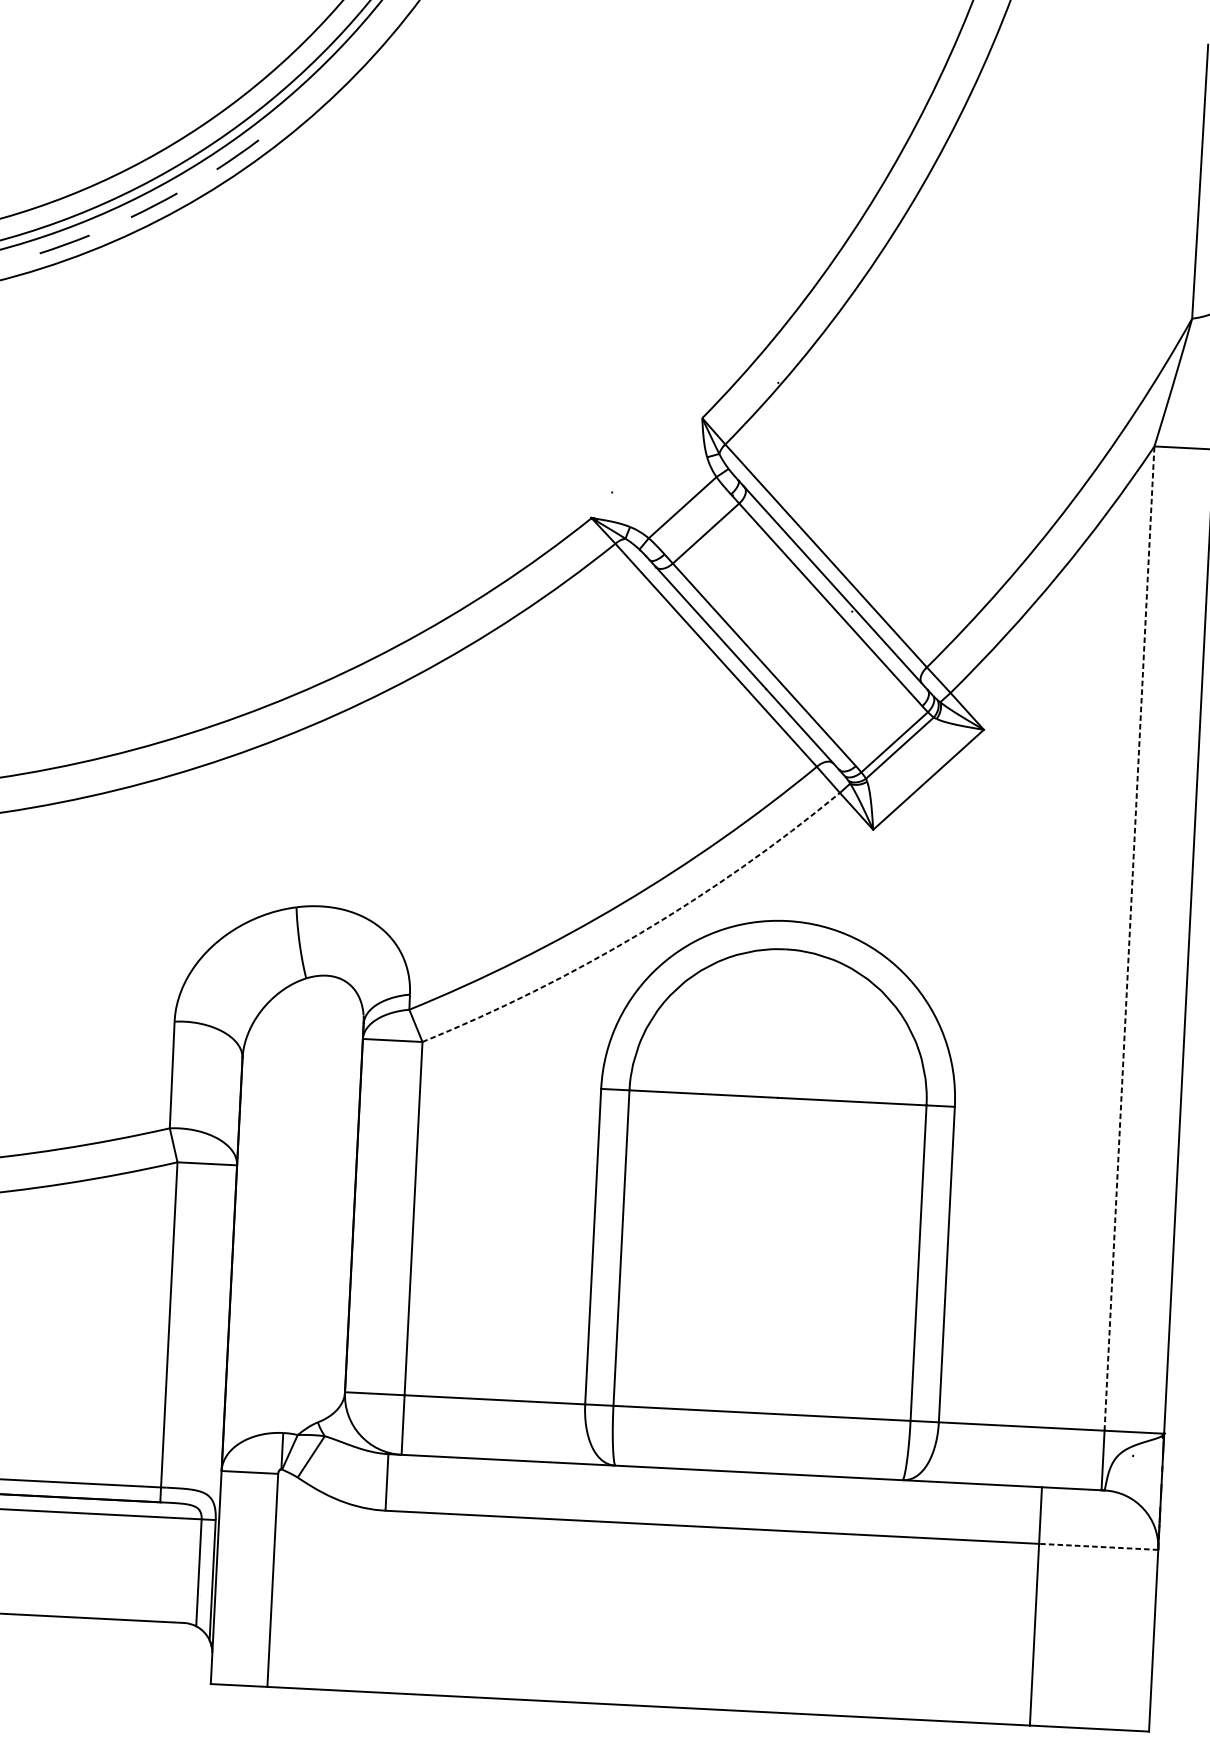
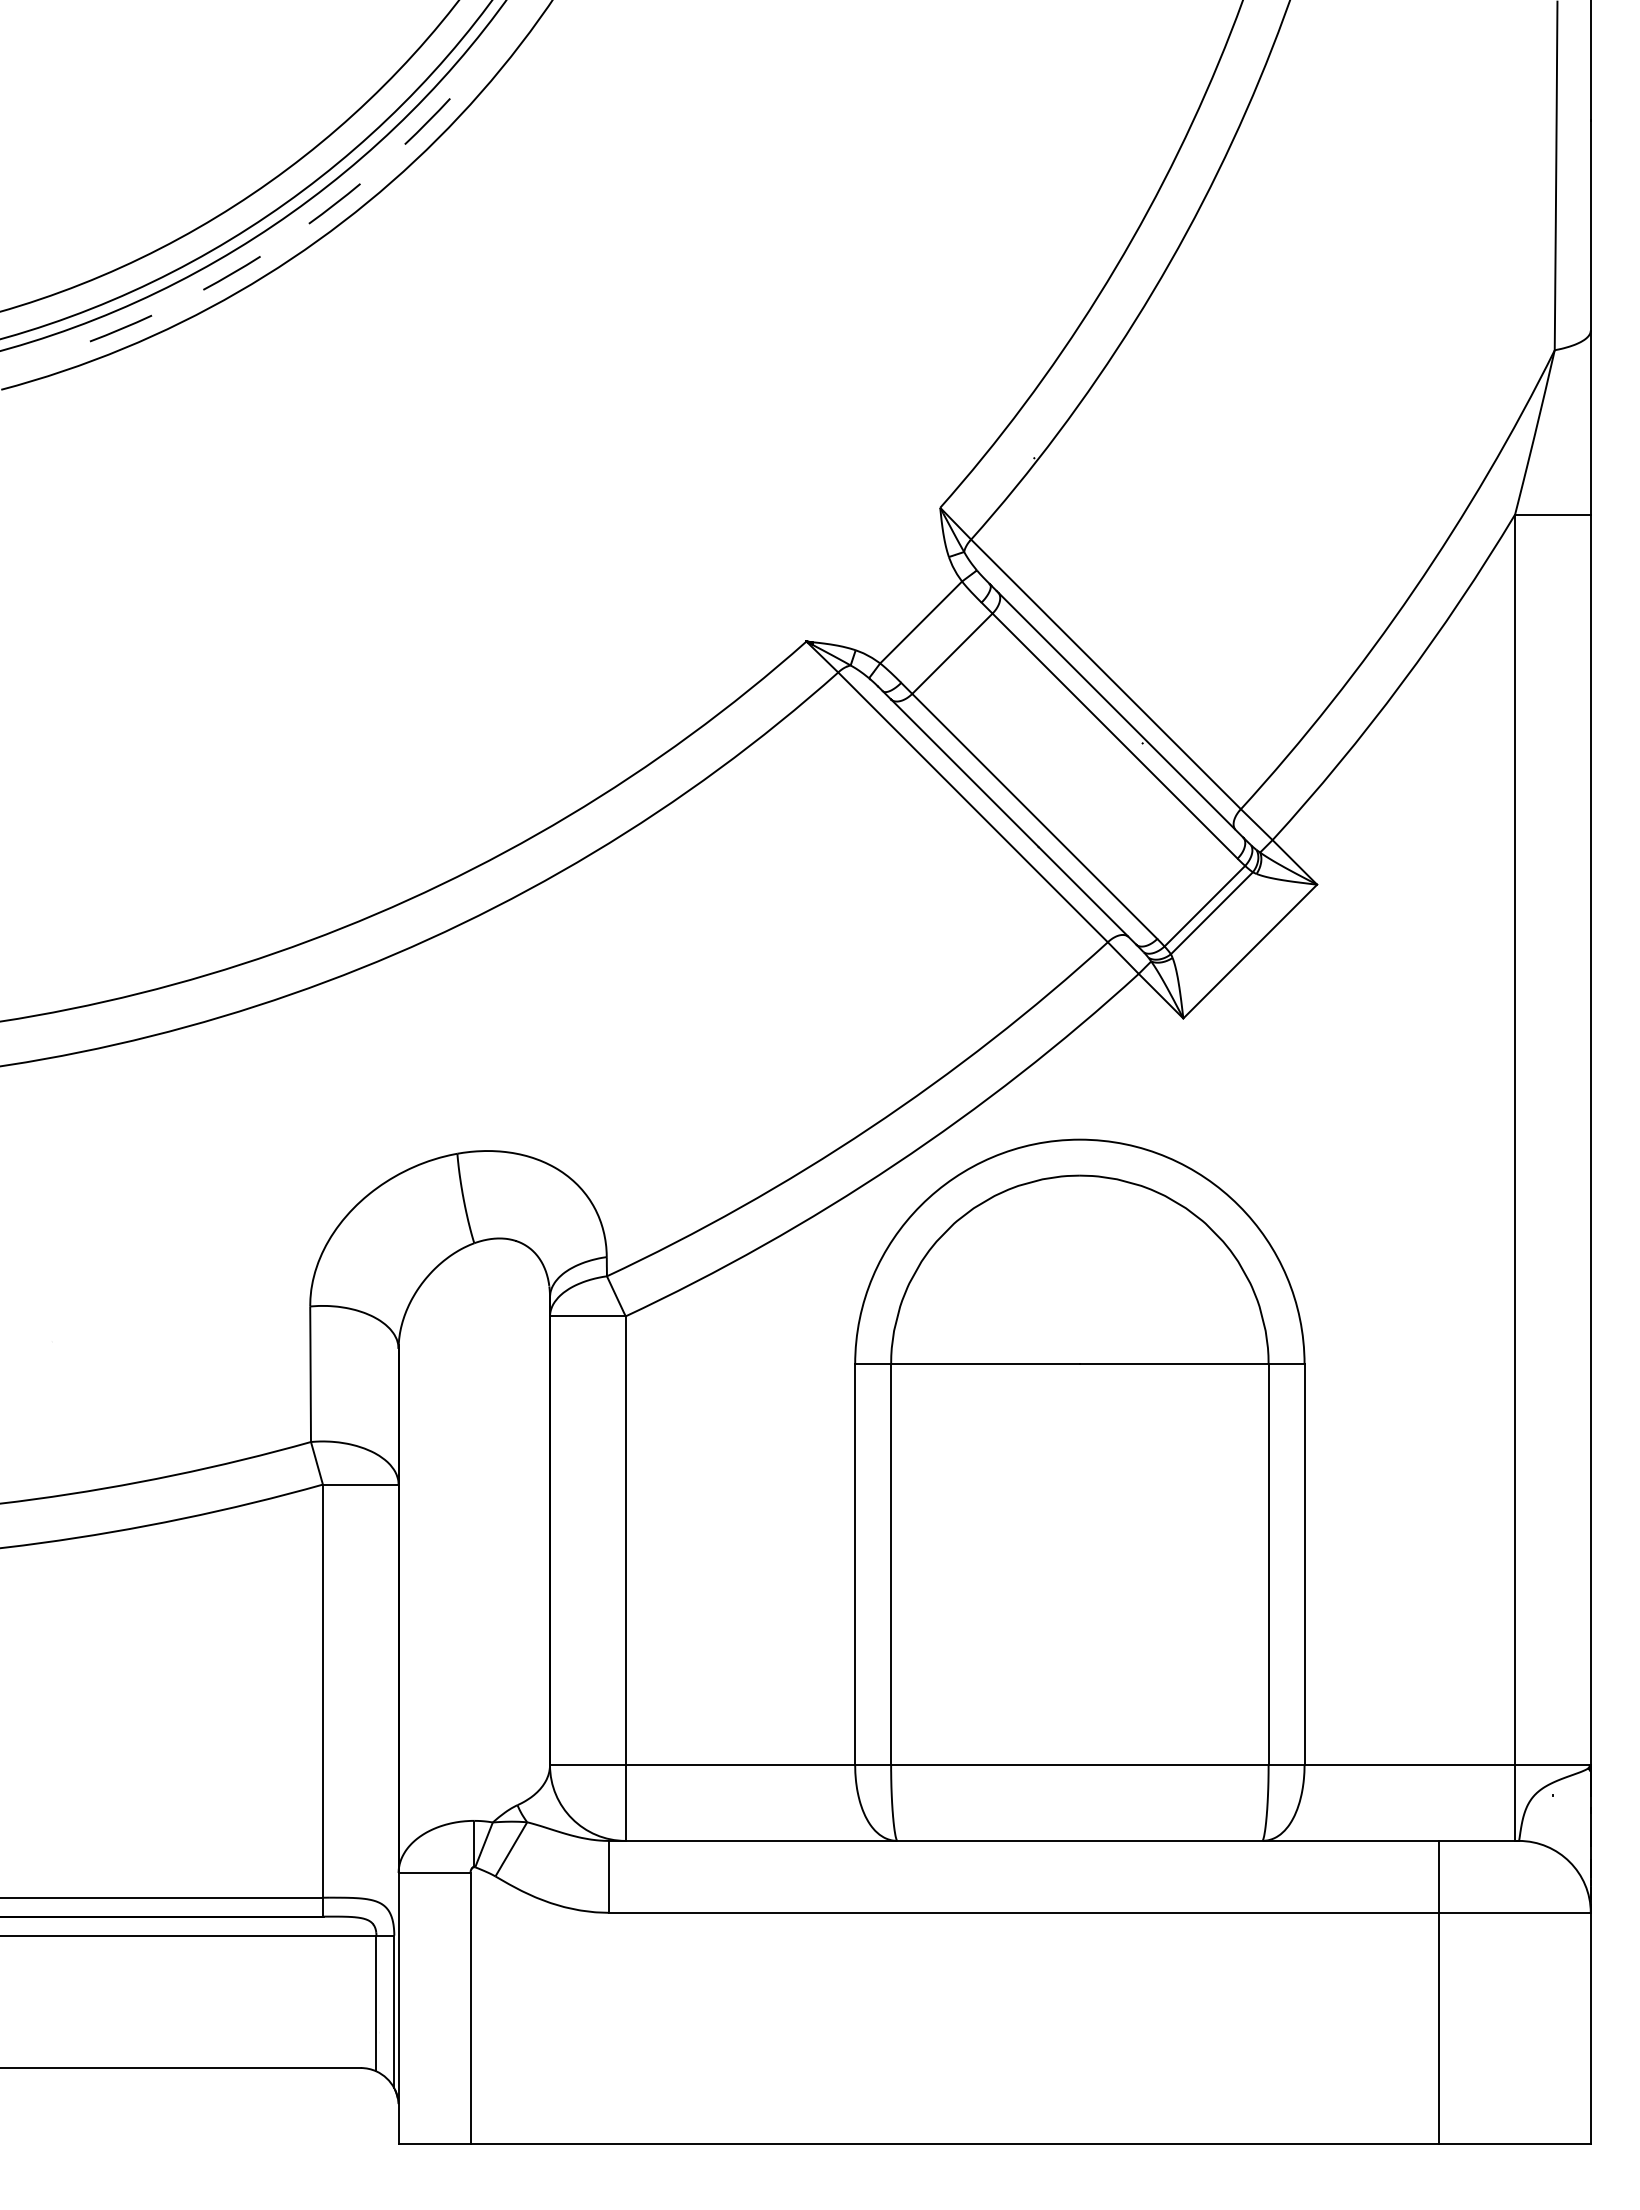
line: (314, 93) -> (427, 121), added
arc: (640, 933) -> (895, 1164), dashed -> solid
line: (1129, 938) -> (1515, 1139), dashed -> solid
line: (1099, 1546) -> (1515, 1912), dashed -> solid

